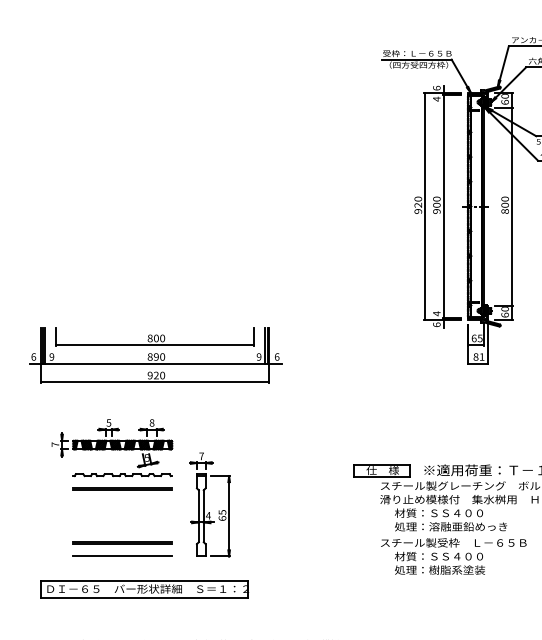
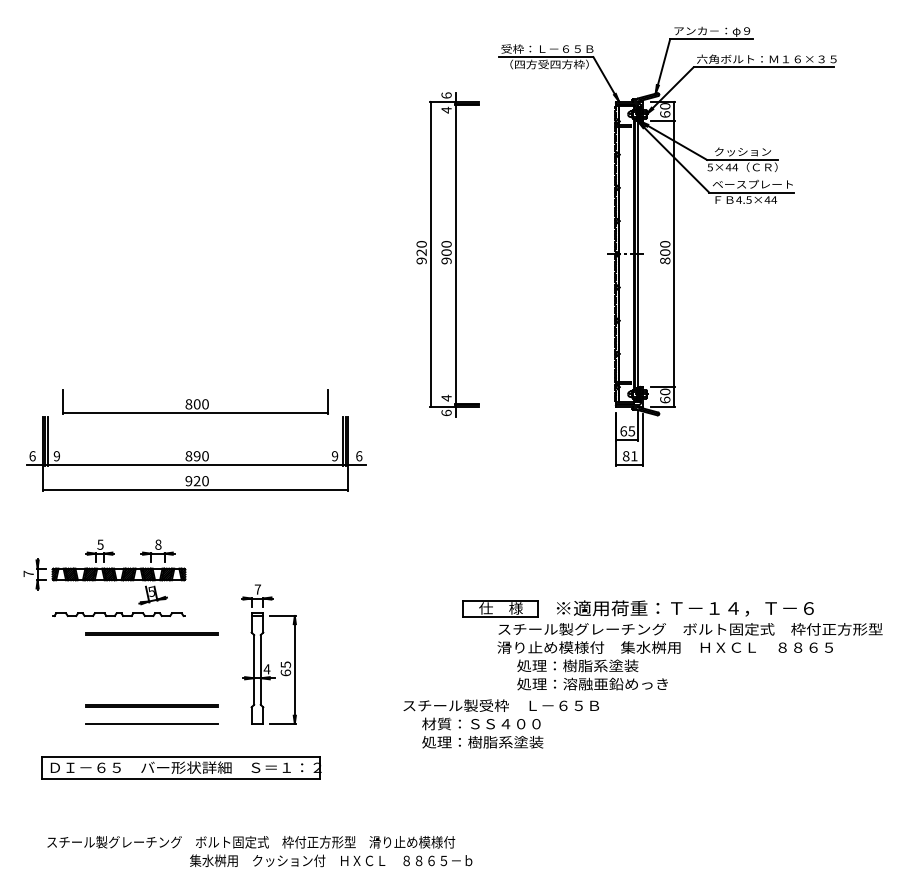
part: (437, 206) -> (447, 254), moved
part: (155, 336) -> (195, 401), moved
part: (111, 447) -> (104, 577), moved
text: (439, 512) -> (577, 665), 材質：ＳＳ４００ -> 処理：樹脂系塗装
text: (453, 556) -> (500, 723), moved

